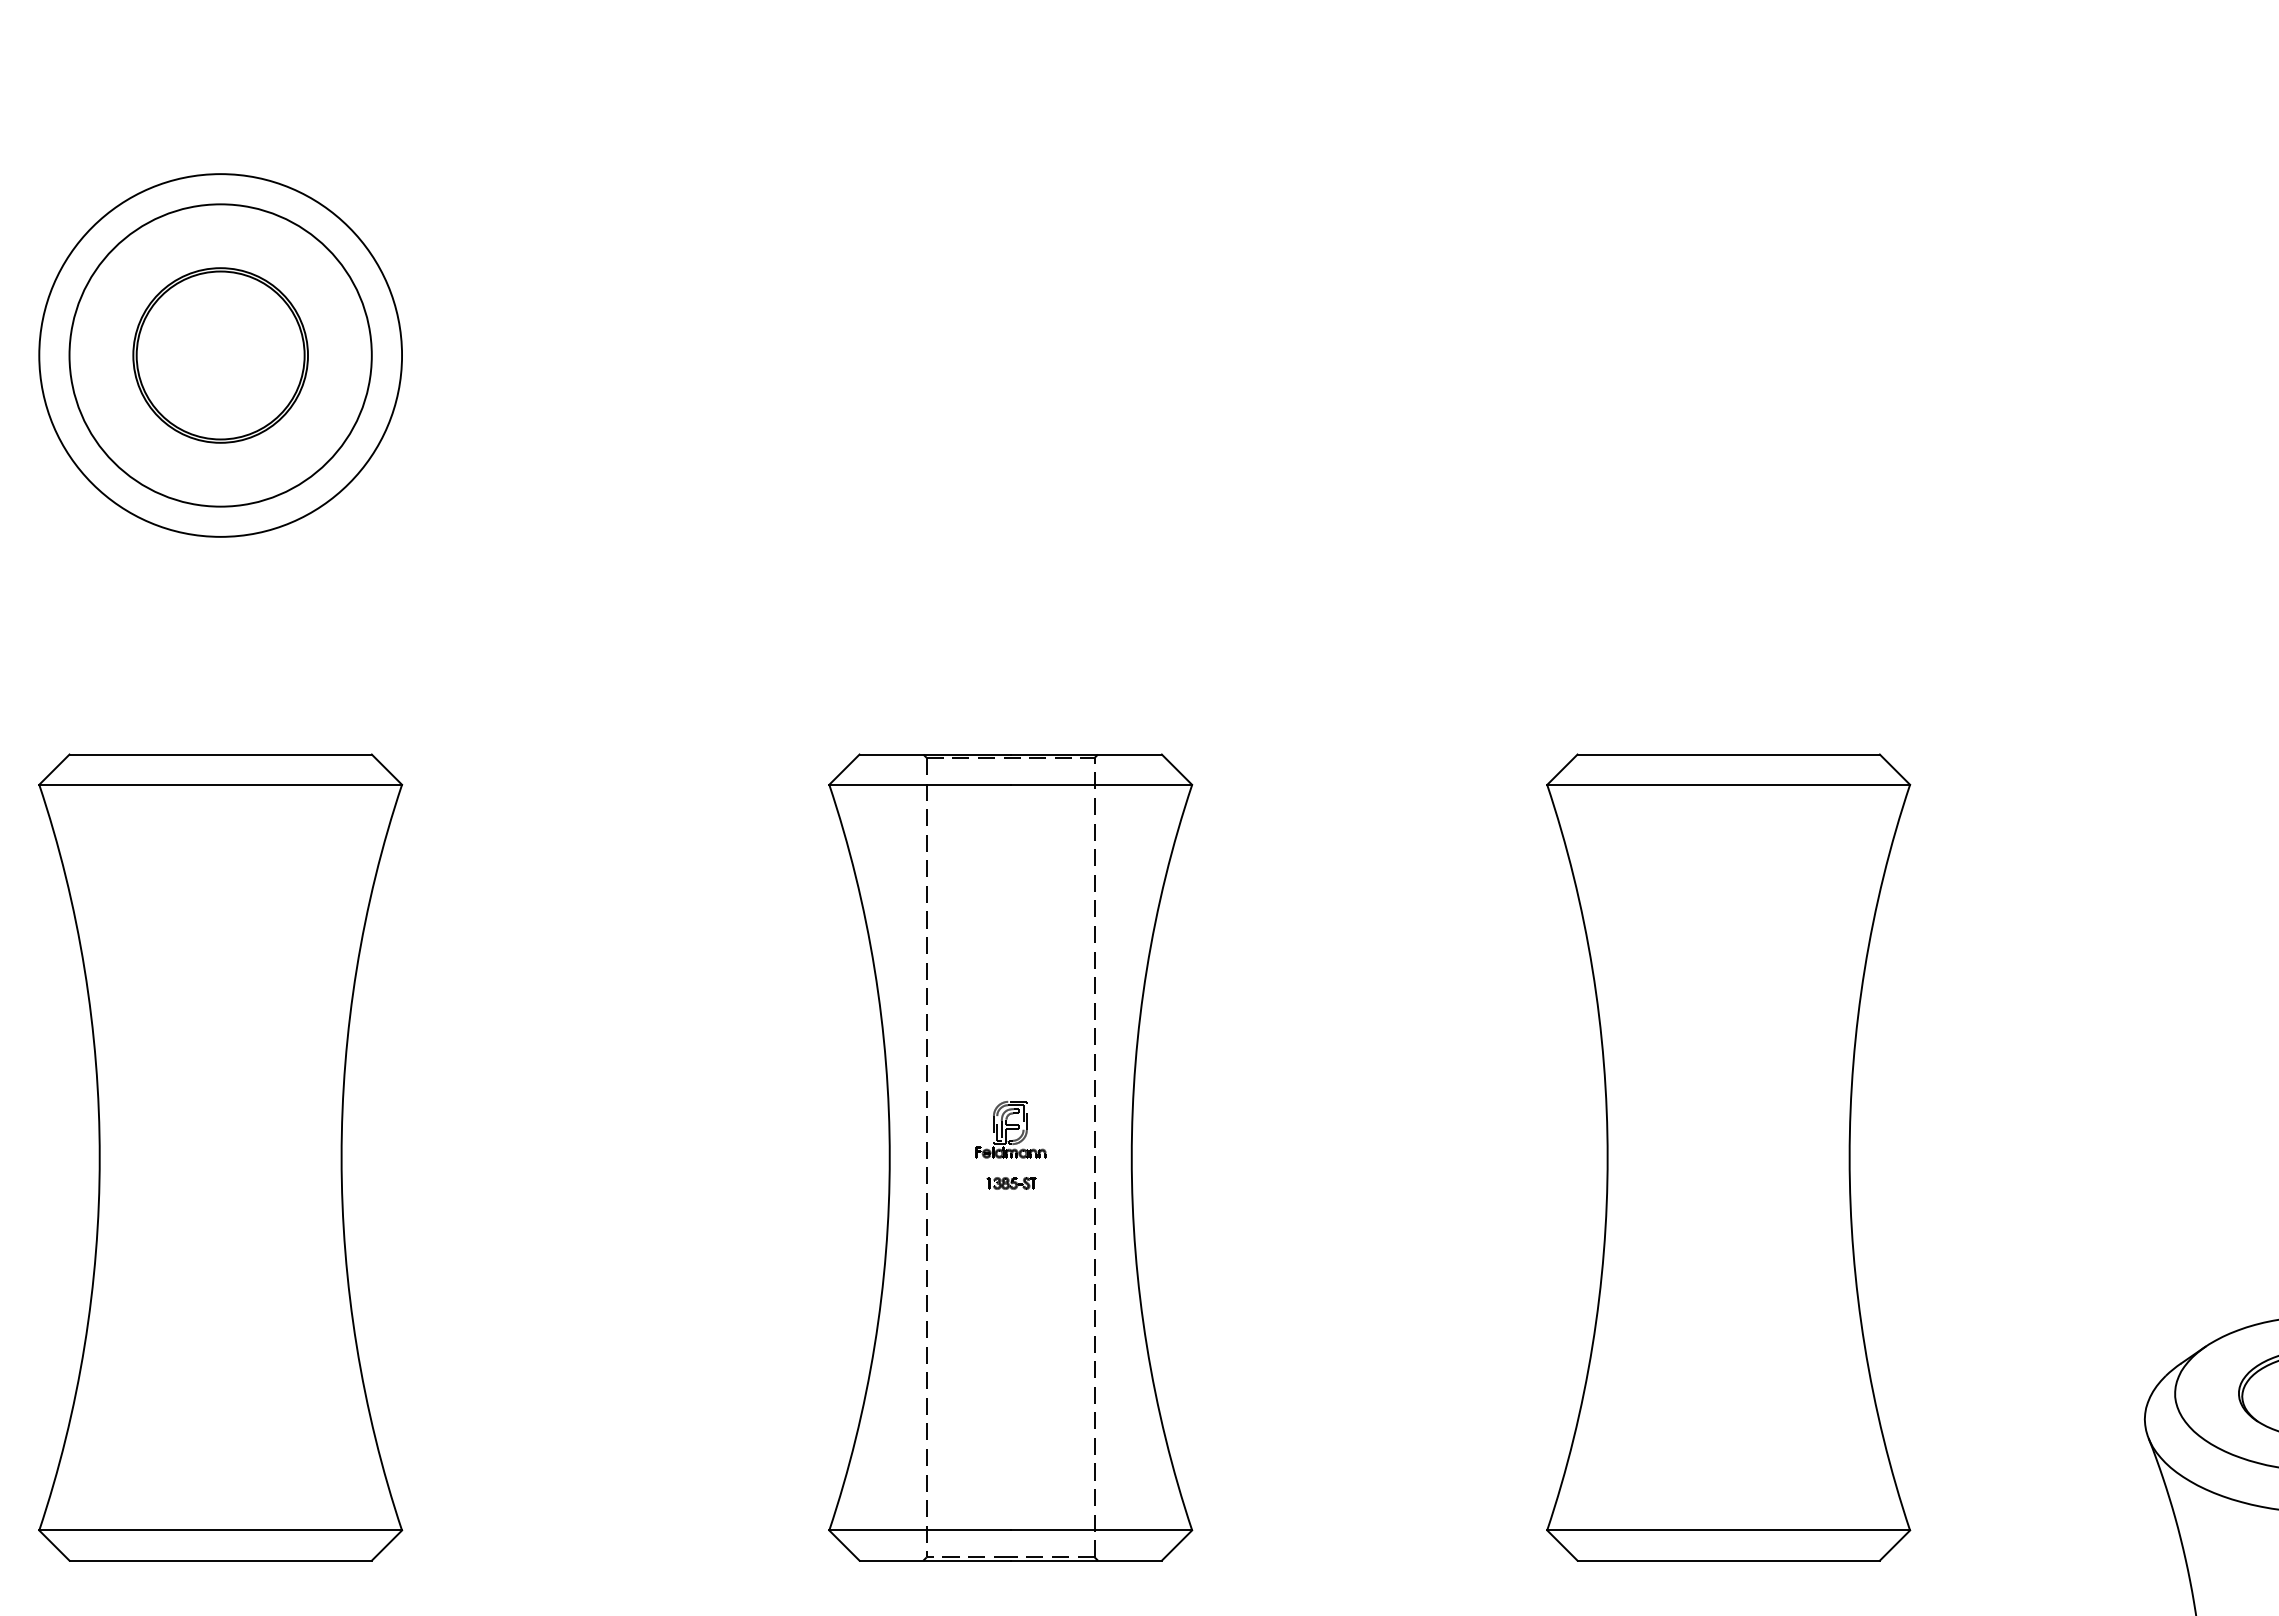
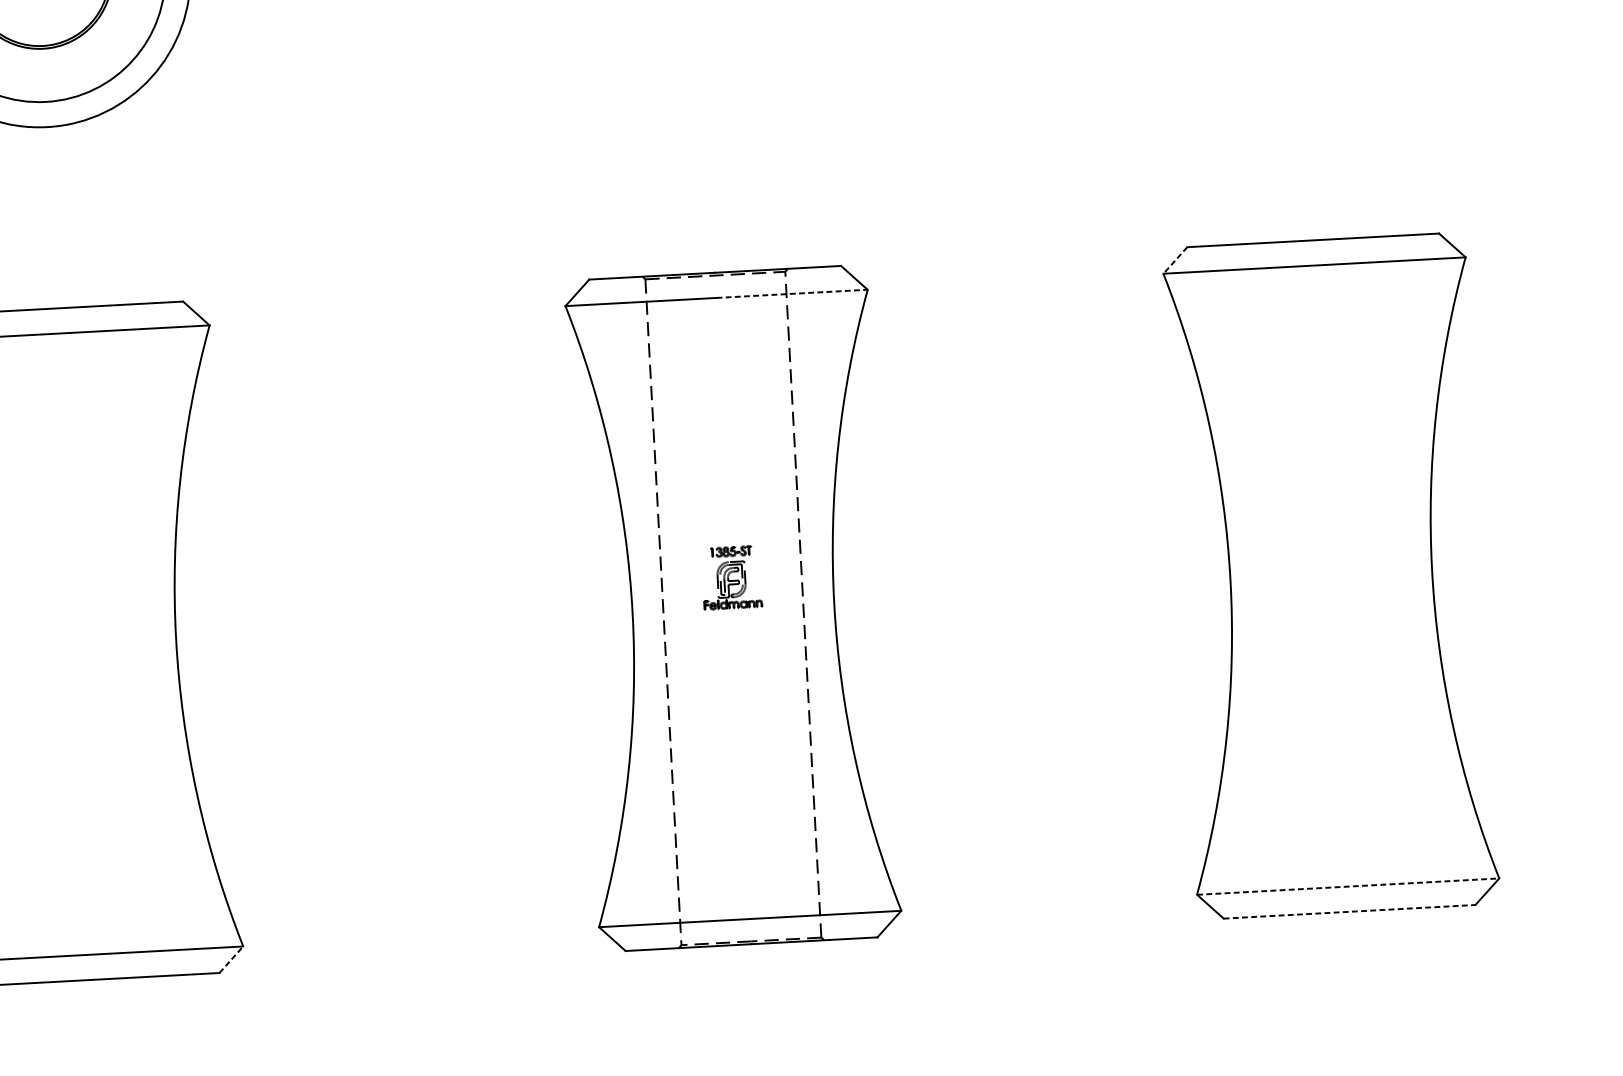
line: (1562, 770) -> (1175, 261), solid -> dashed
line: (1101, 784) -> (792, 293), solid -> dashed
part: (1011, 1183) -> (730, 551), moved
line: (1729, 1530) -> (1348, 886), solid -> dashed
line: (387, 1545) -> (231, 959), solid -> dashed
line: (1729, 1560) -> (1350, 911), solid -> dashed

